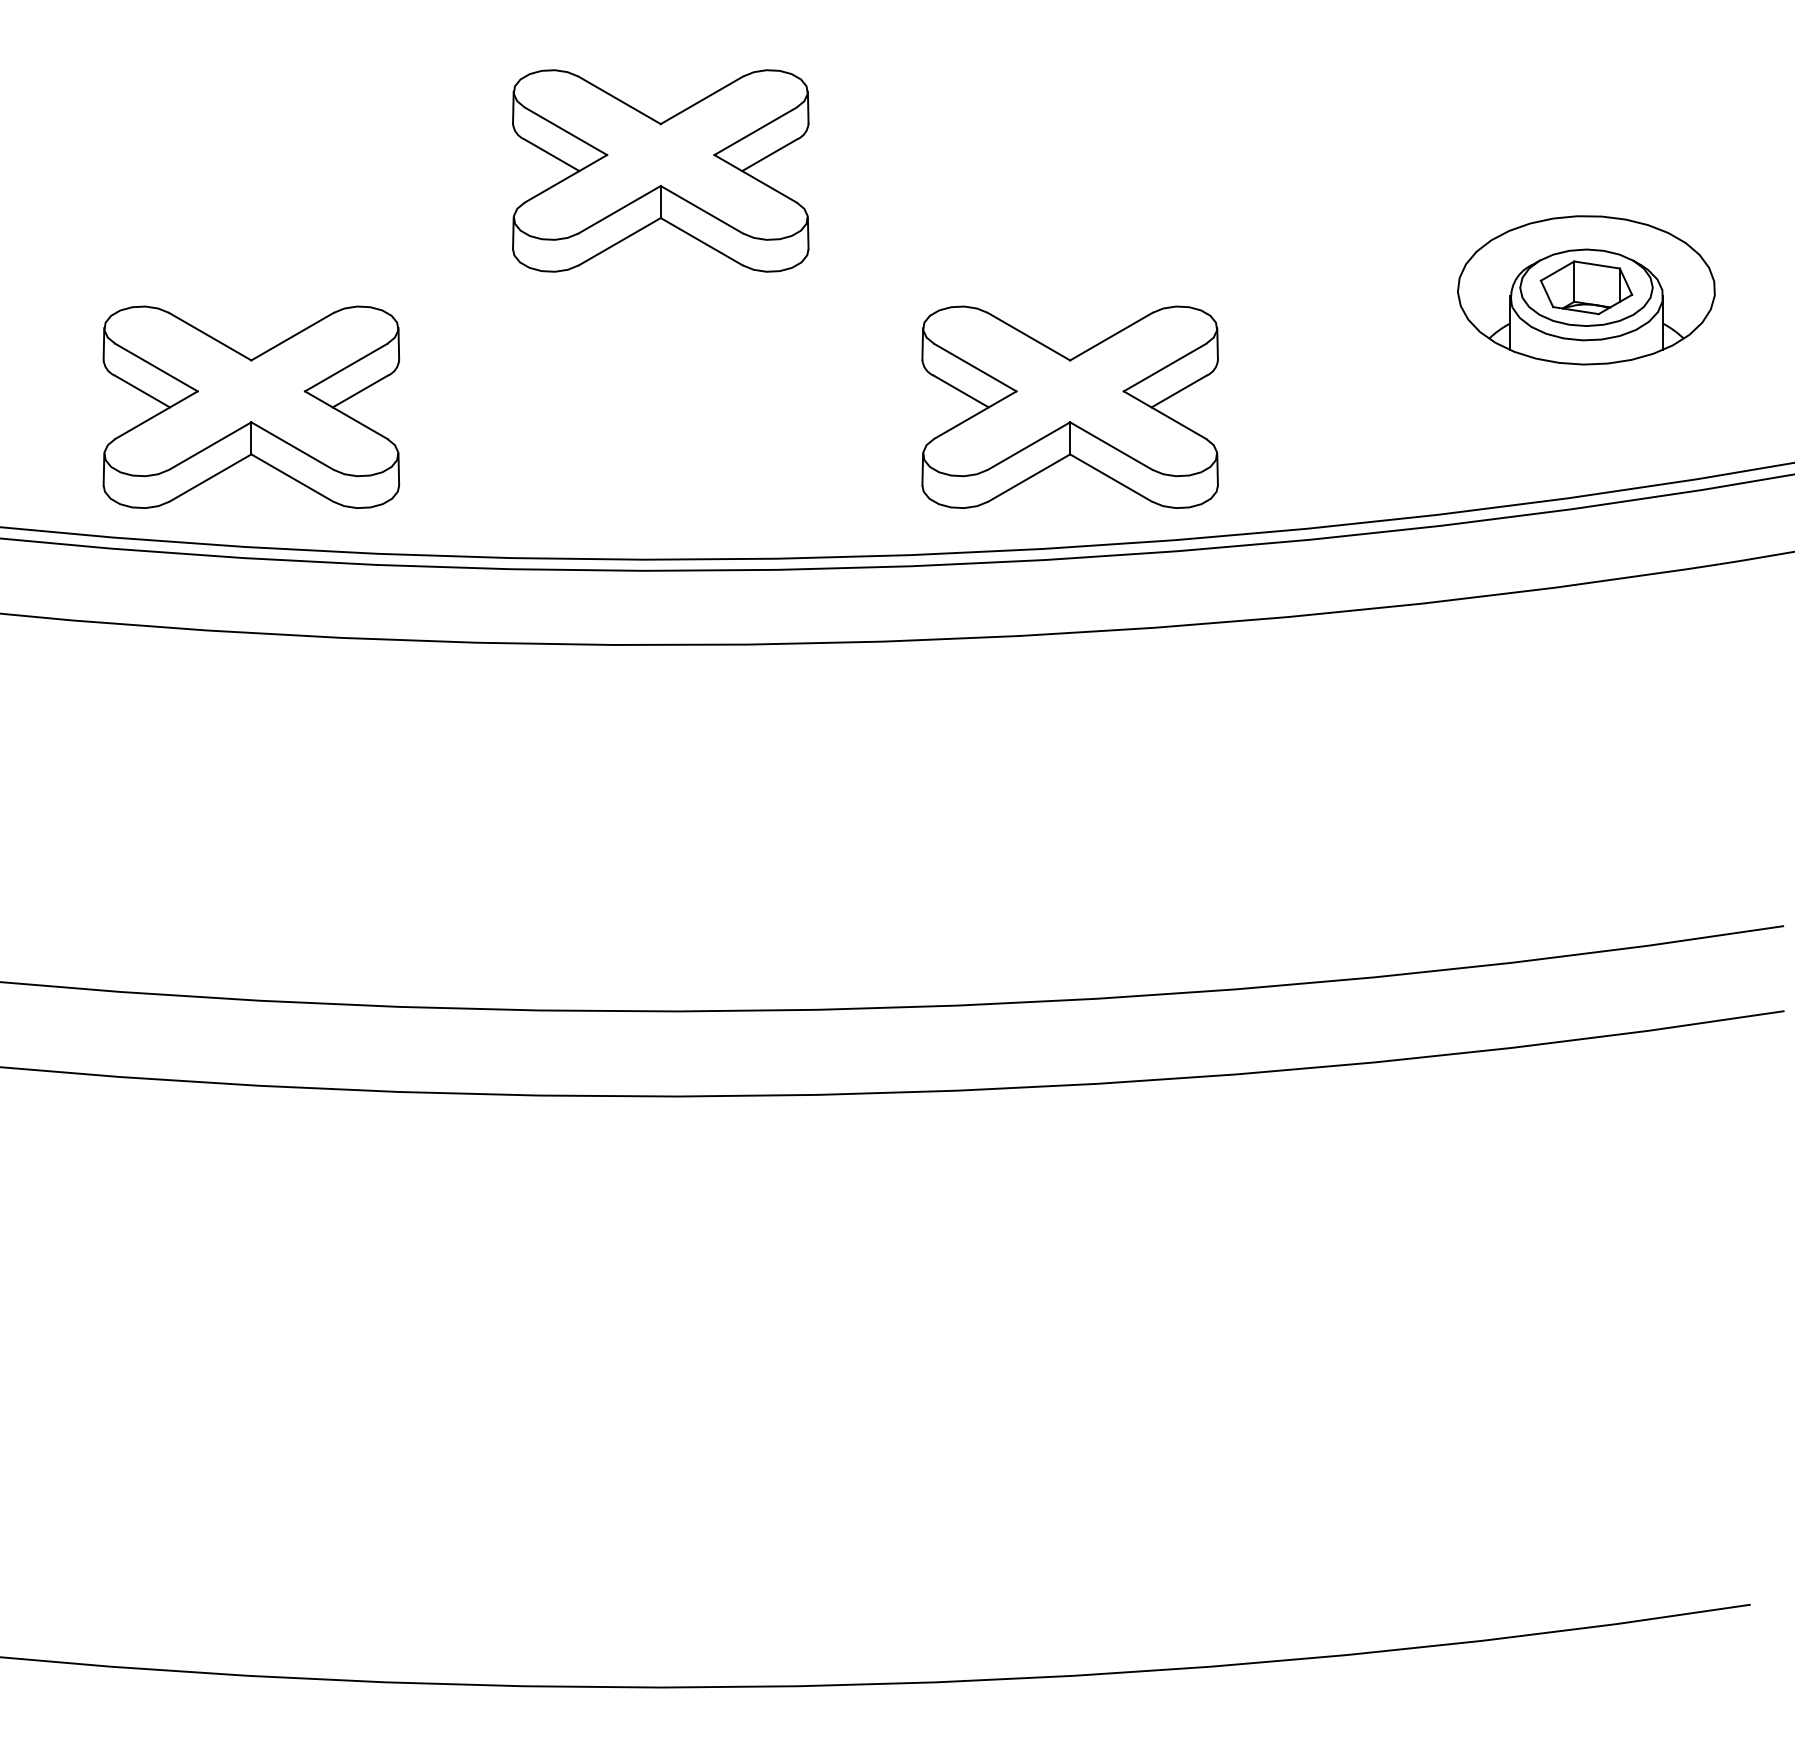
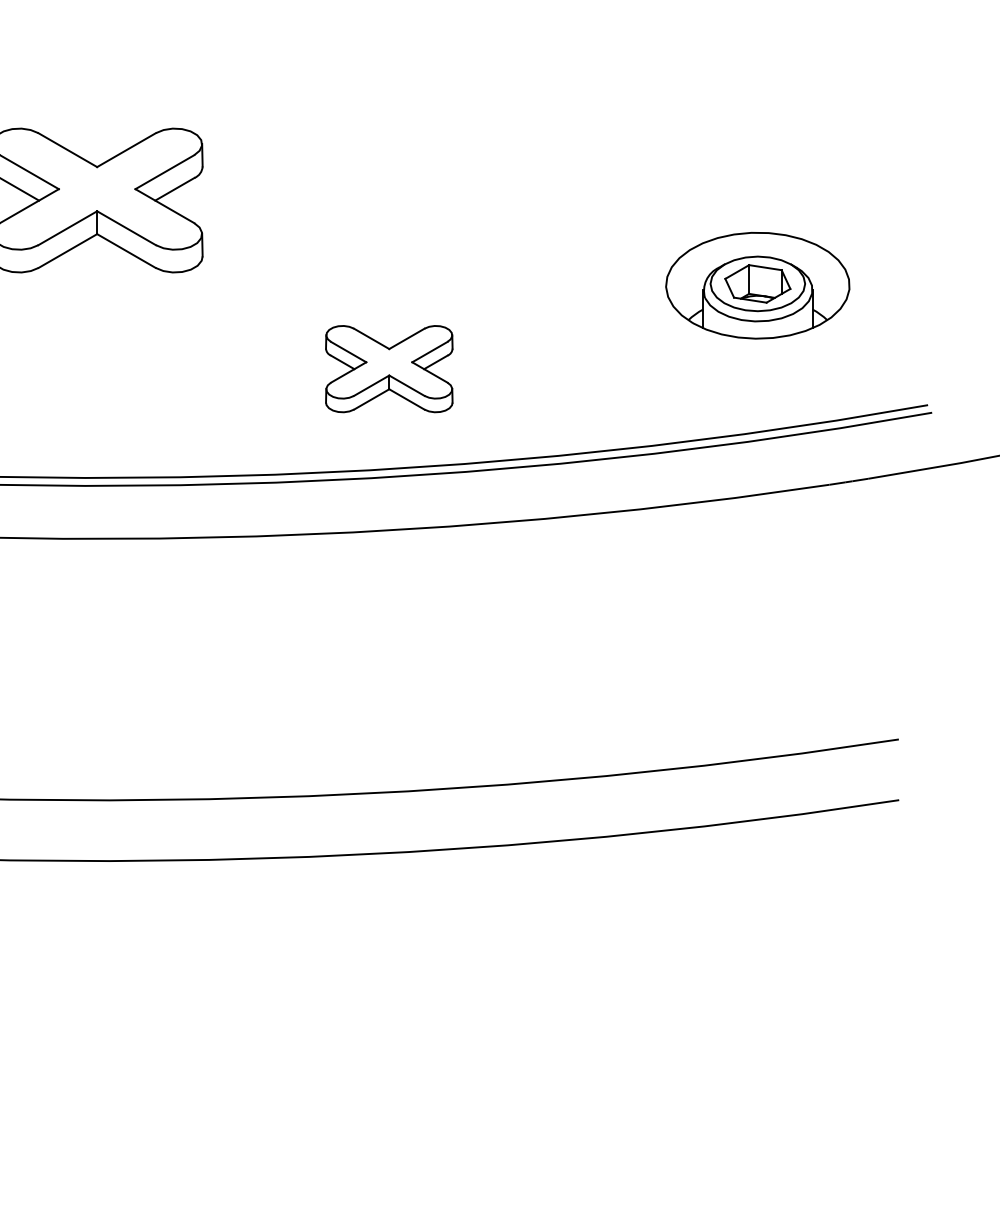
part: (1069, 406) -> (388, 368), size x0.6

